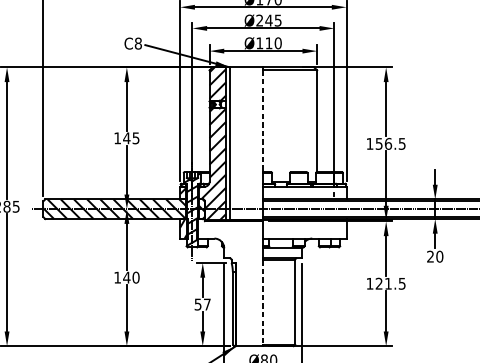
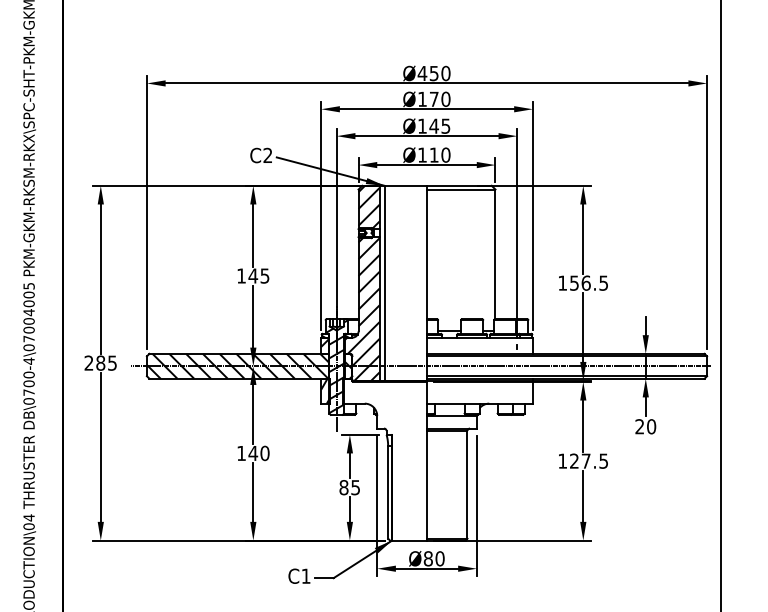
text: (259, 20) -> (422, 125), Ø245 -> Ø145
text: (138, 43) -> (267, 155), C8 -> C2
line: (263, 121) -> (427, 254), dashed -> solid
text: (387, 283) -> (585, 460), 121.5 -> 127.5
line: (263, 302) -> (427, 484), dashed -> solid
text: (202, 304) -> (349, 487), 57 -> 85

